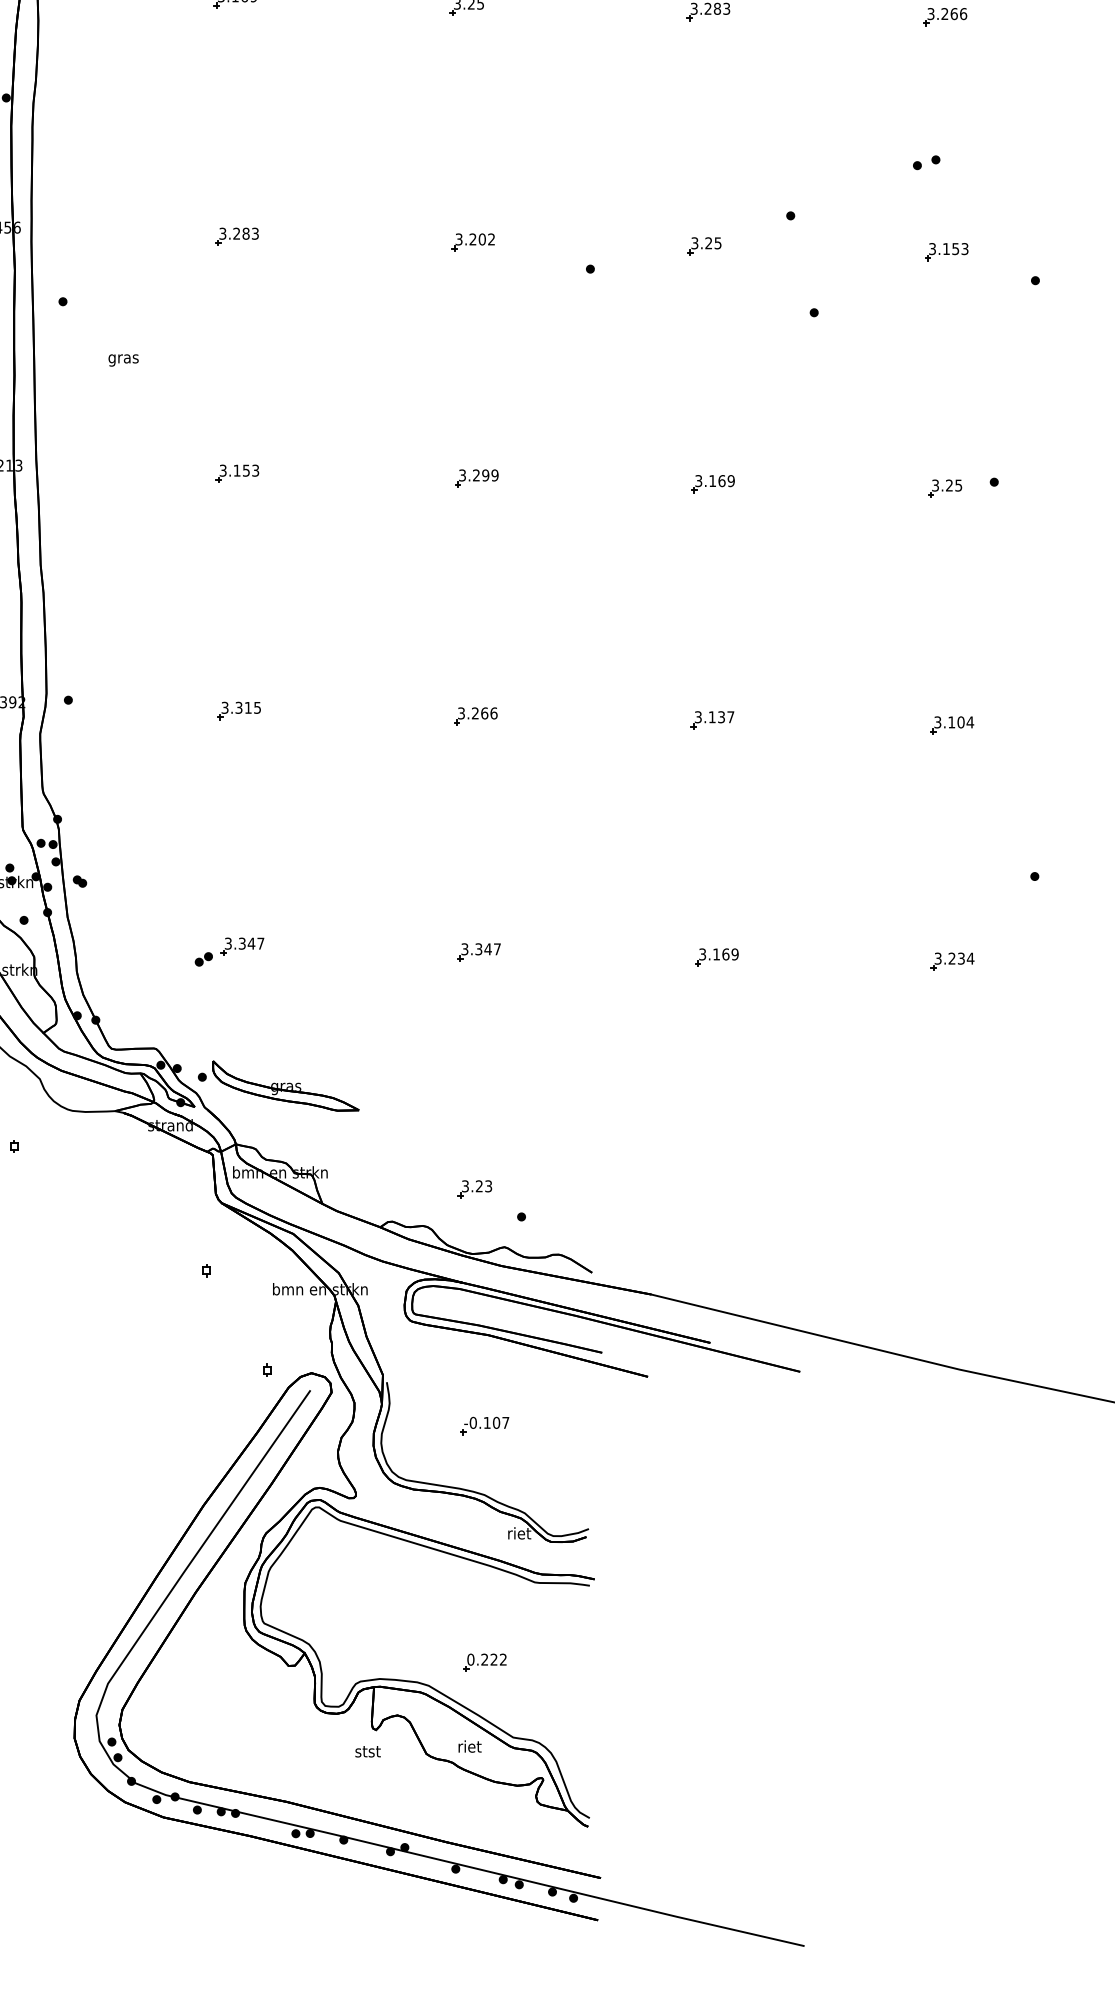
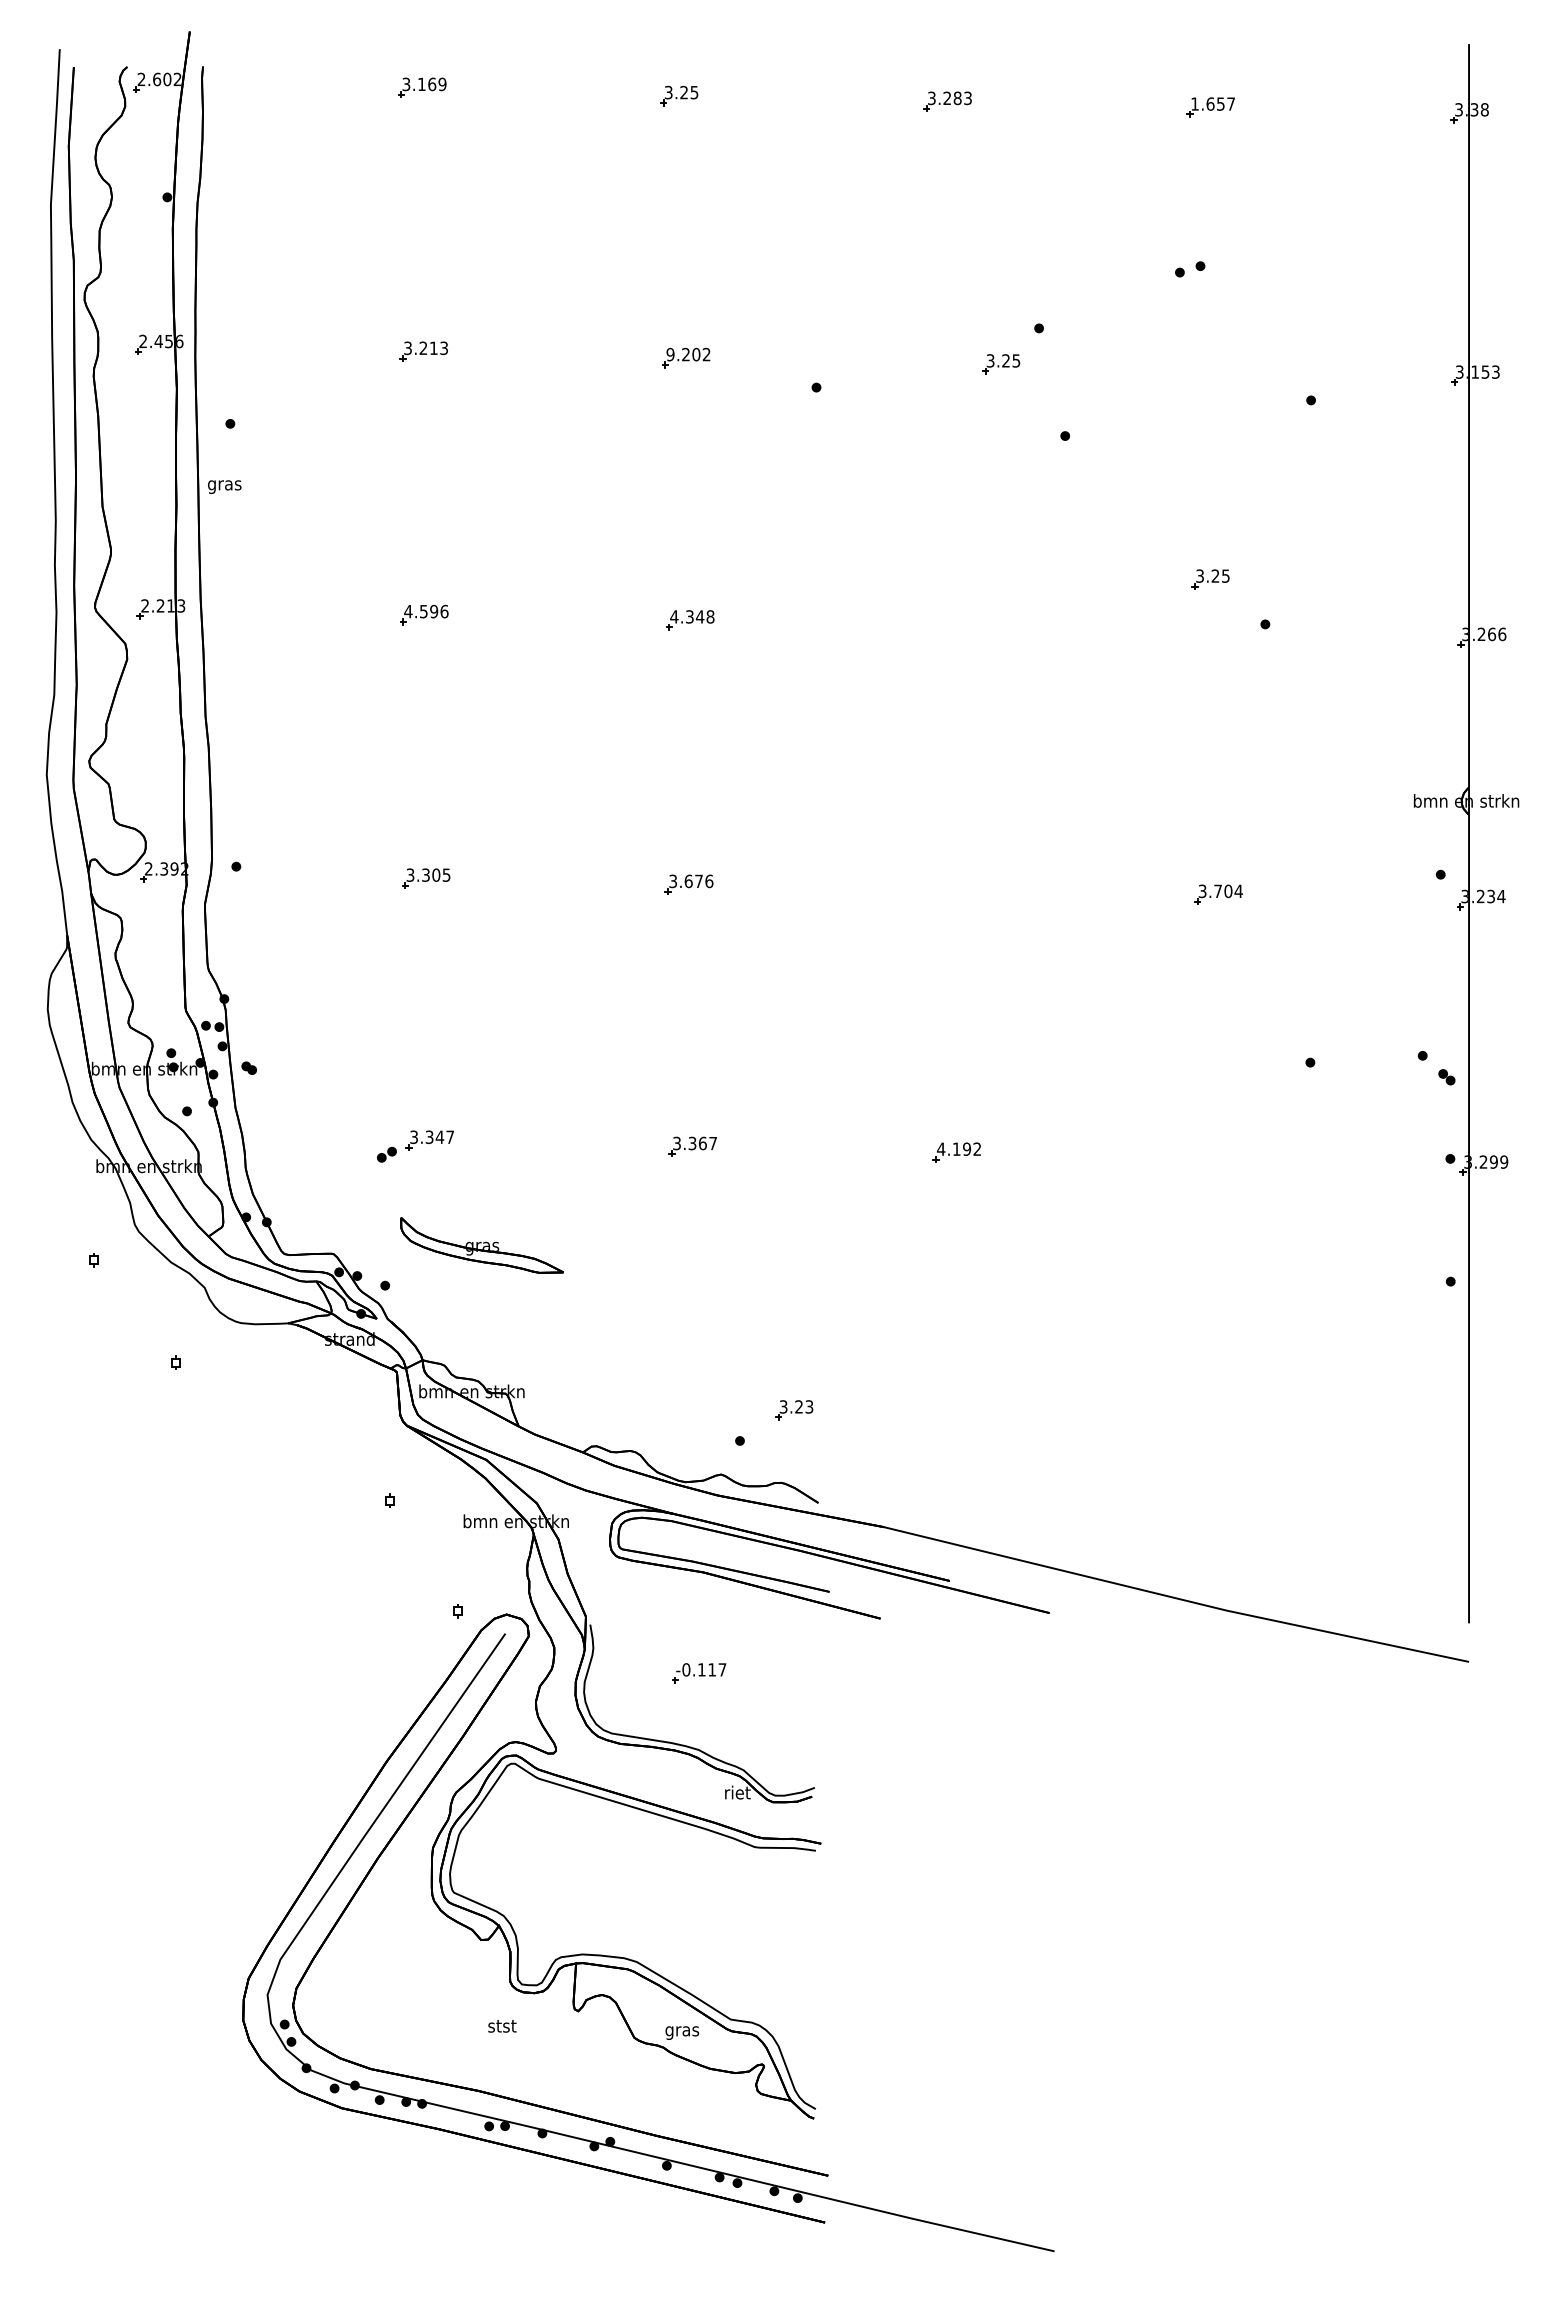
text: (947, 13) -> (1213, 103), 3.266 -> 1.657
text: (245, 233) -> (433, 348), 3.283 -> 3.213
text: (459, 239) -> (670, 354), 3.202 -> 9.202
part: (704, 246) -> (1001, 364), moved
part: (946, 251) -> (1212, 368), removed
text: (123, 359) -> (224, 486), moved
text: (239, 470) -> (426, 611), 3.153 -> 4.596
text: (478, 475) -> (692, 616), 3.299 -> 4.348
part: (712, 484) -> (952, 626), removed
part: (944, 488) -> (1210, 579), moved
text: (248, 707) -> (436, 874), 3.315 -> 3.305
text: (479, 713) -> (693, 881), 3.266 -> 3.676
part: (712, 719) -> (952, 888), removed
text: (951, 721) -> (1217, 890), 3.104 -> 3.704
text: (487, 949) -> (702, 1143), 3.347 -> 3.367
text: (719, 953) -> (959, 1148), 3.169 -> 4.192
part: (952, 961) -> (1218, 1157), removed
part: (285, 1086) -> (481, 1245), moved
part: (475, 1189) -> (794, 1410), moved
text: (496, 1422) -> (712, 1669), -0.107 -> -0.117
part: (485, 1662) -> (699, 1936), removed
text: (469, 1747) -> (682, 2030), riet -> gras
text: (368, 1751) -> (502, 2026), moved

